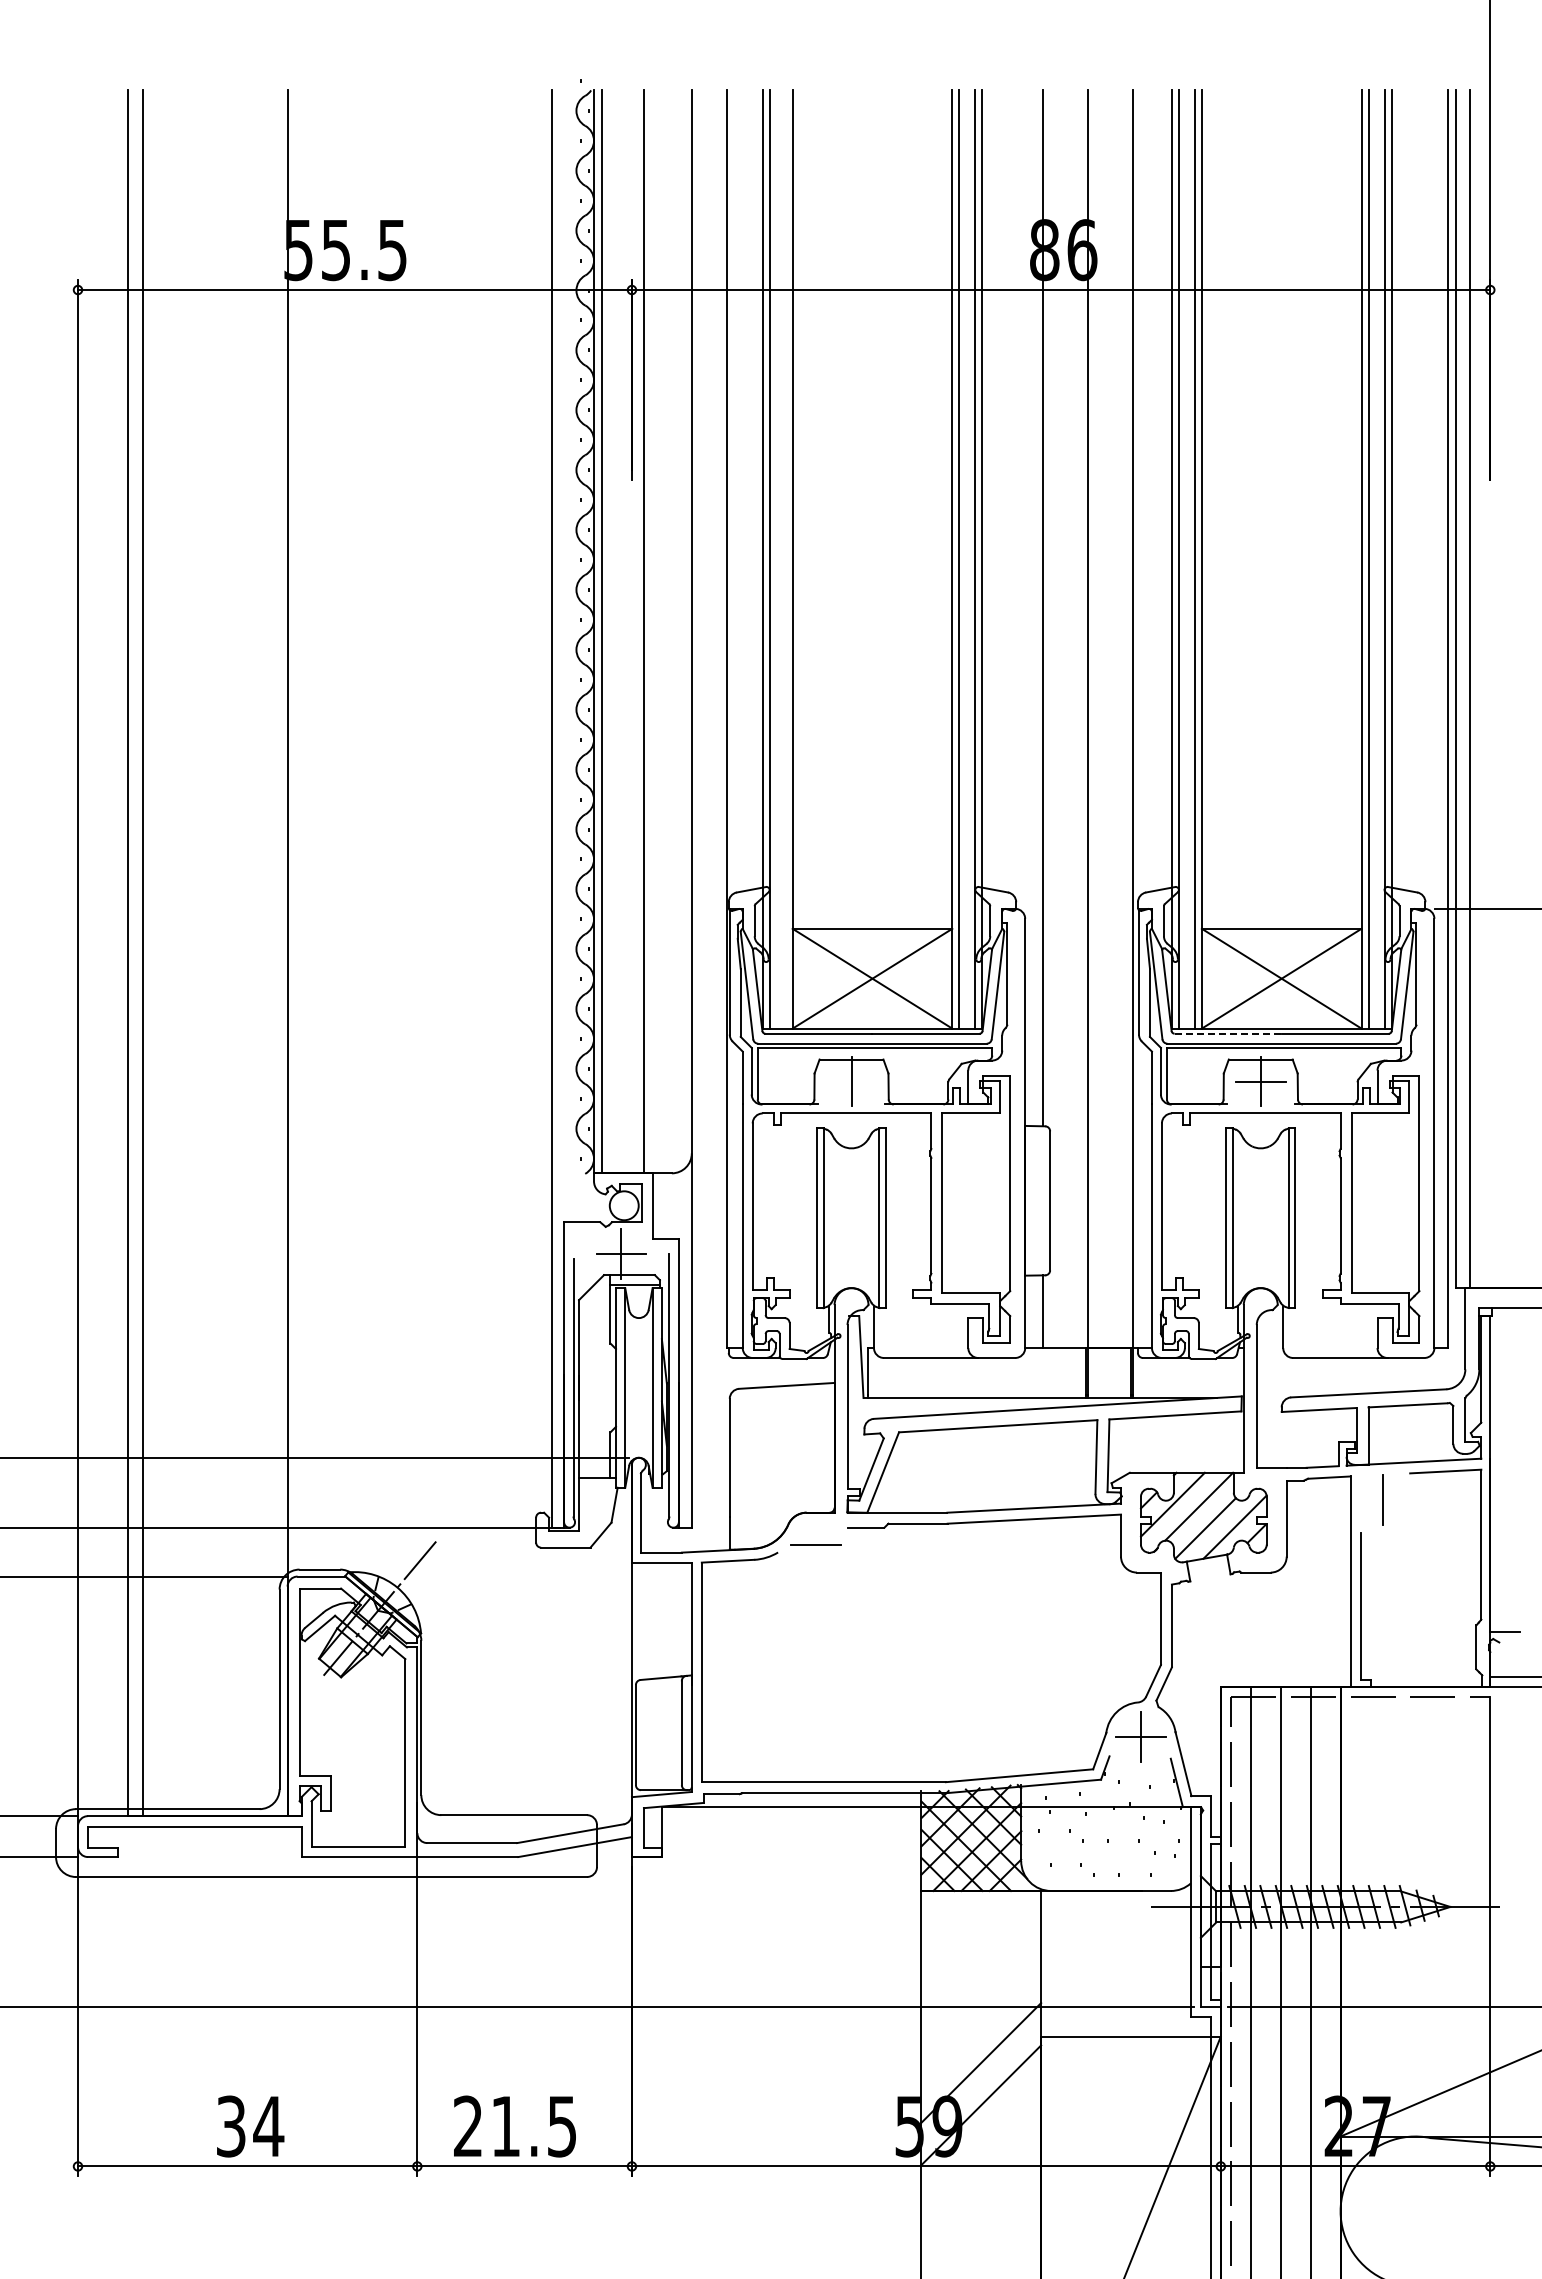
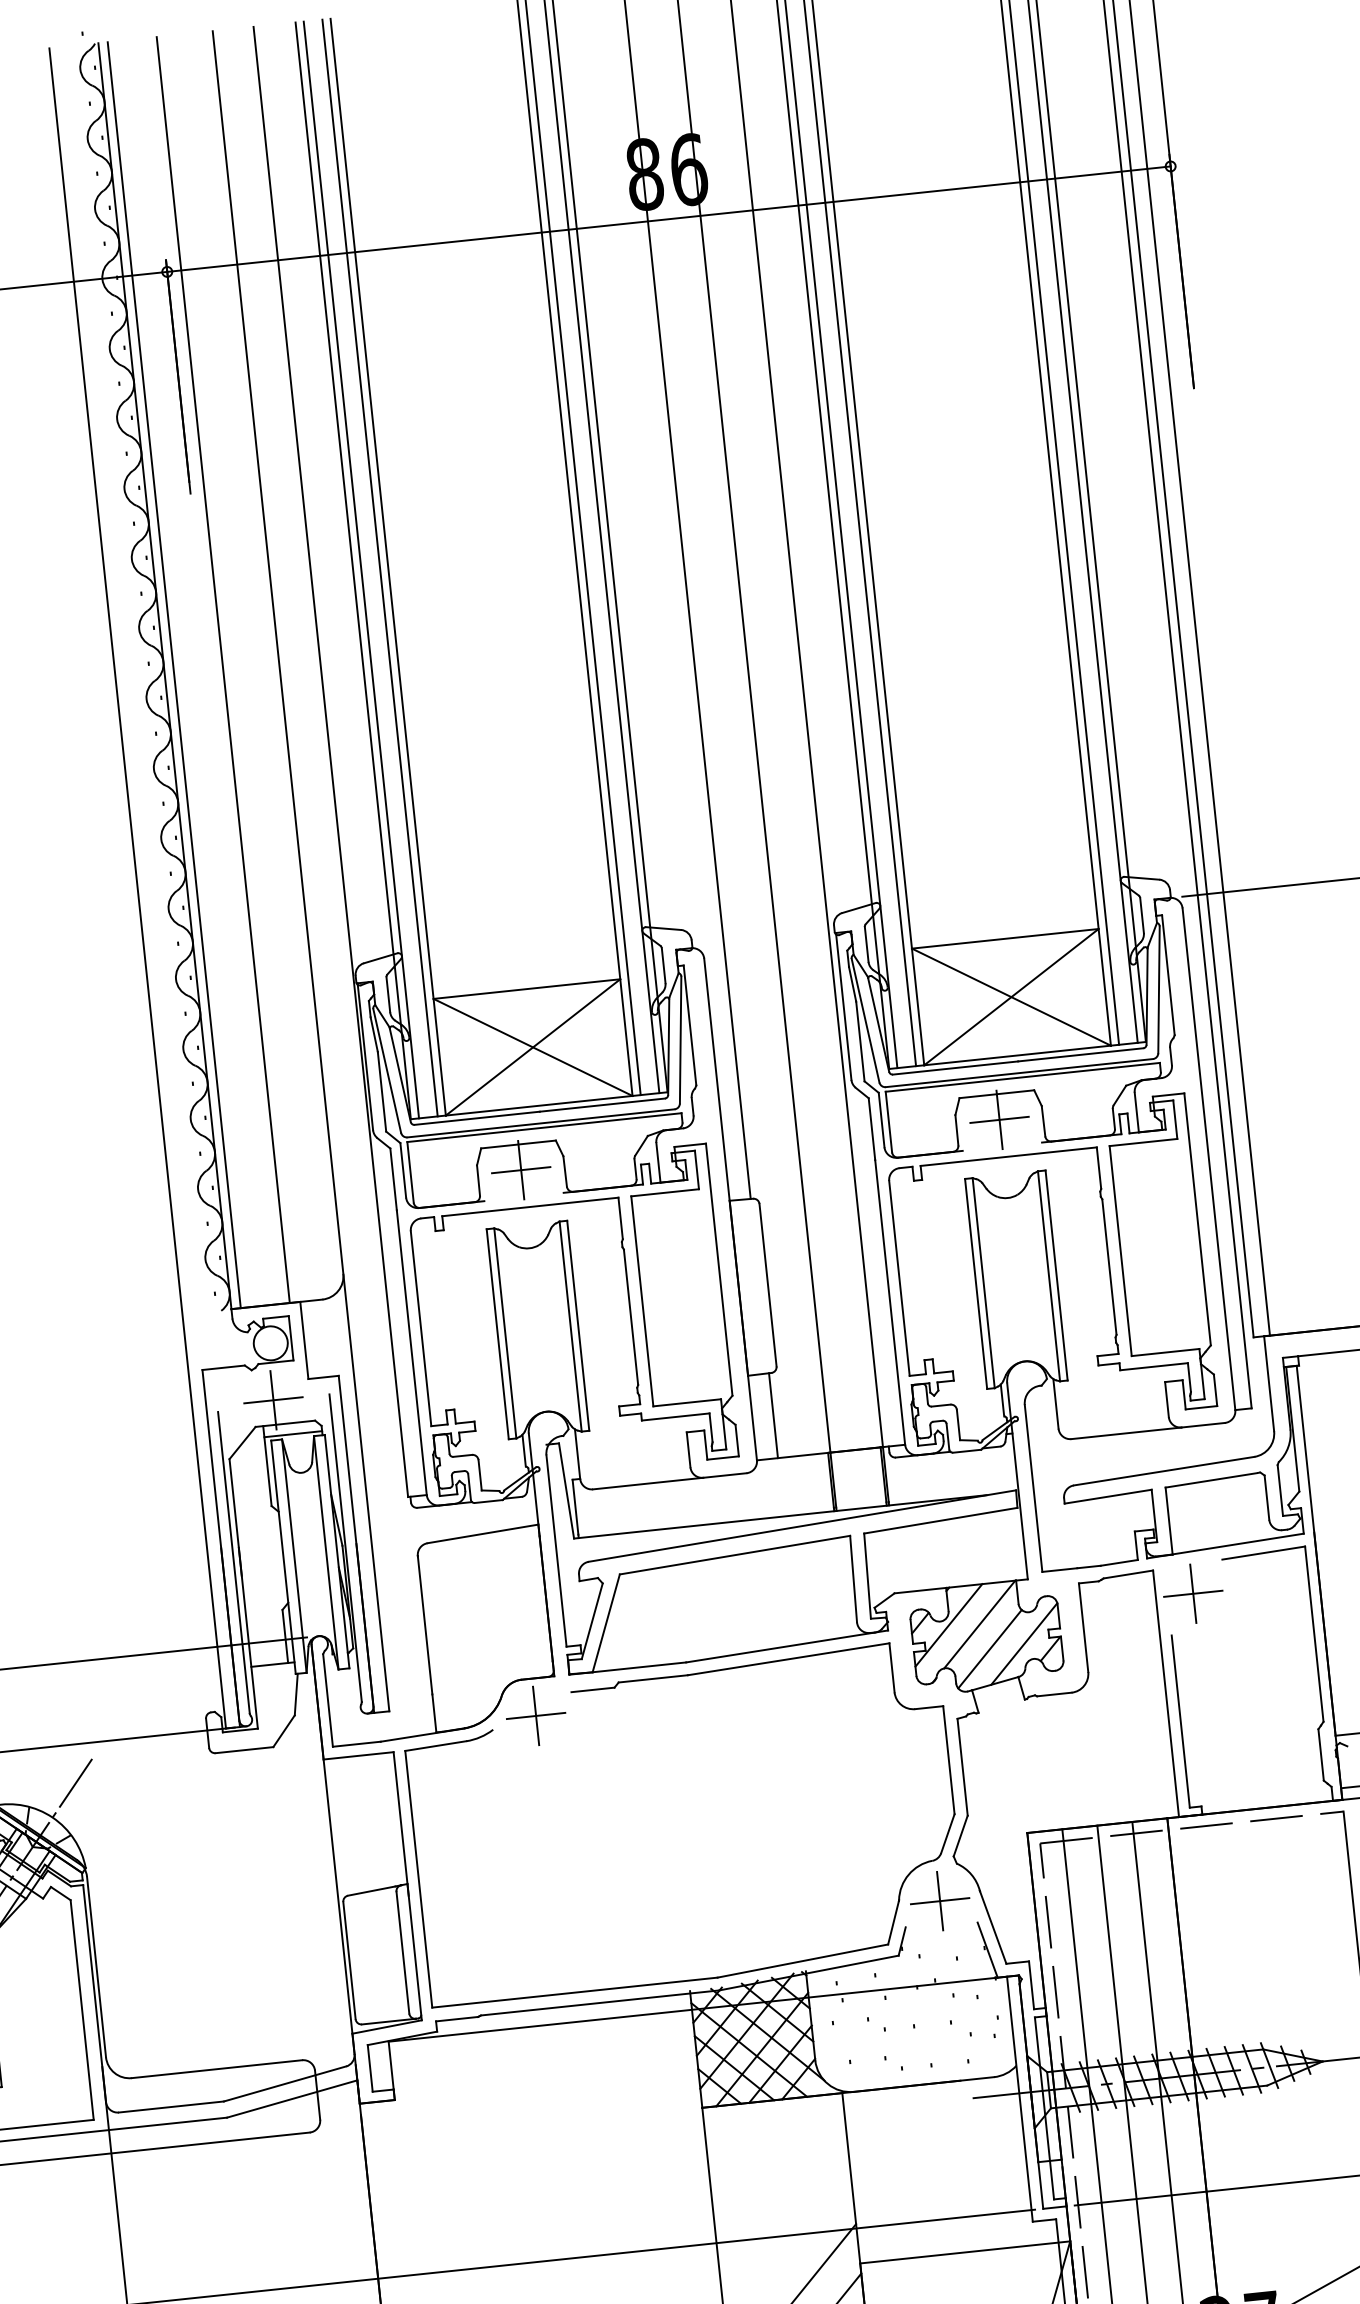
line: (785, 559) -> (379, 568), added
line: (1228, 1033) -> (955, 1067), dashed -> solid
line: (851, 1081) -> (521, 1170), added
line: (1382, 1499) -> (1193, 1593), added
line: (815, 1544) -> (535, 1715), added

